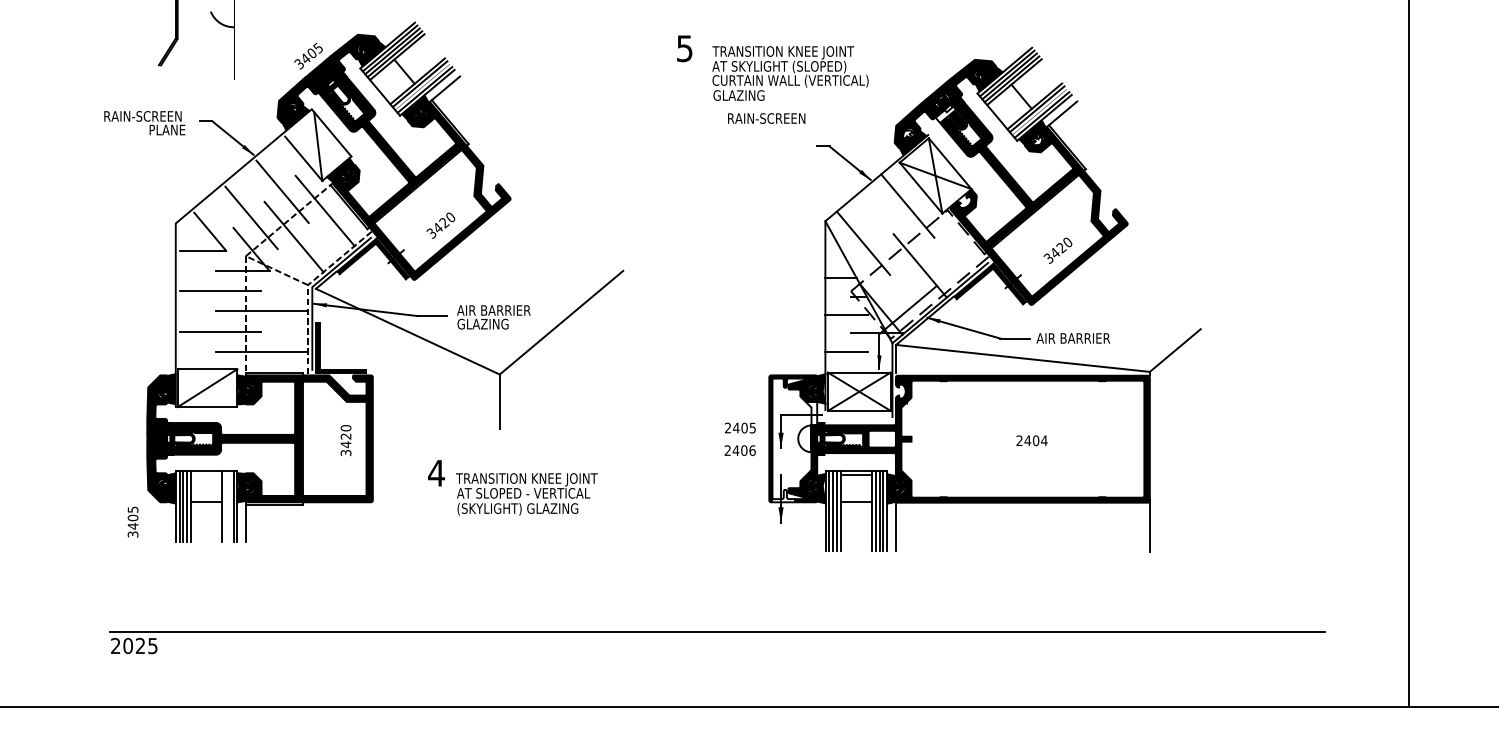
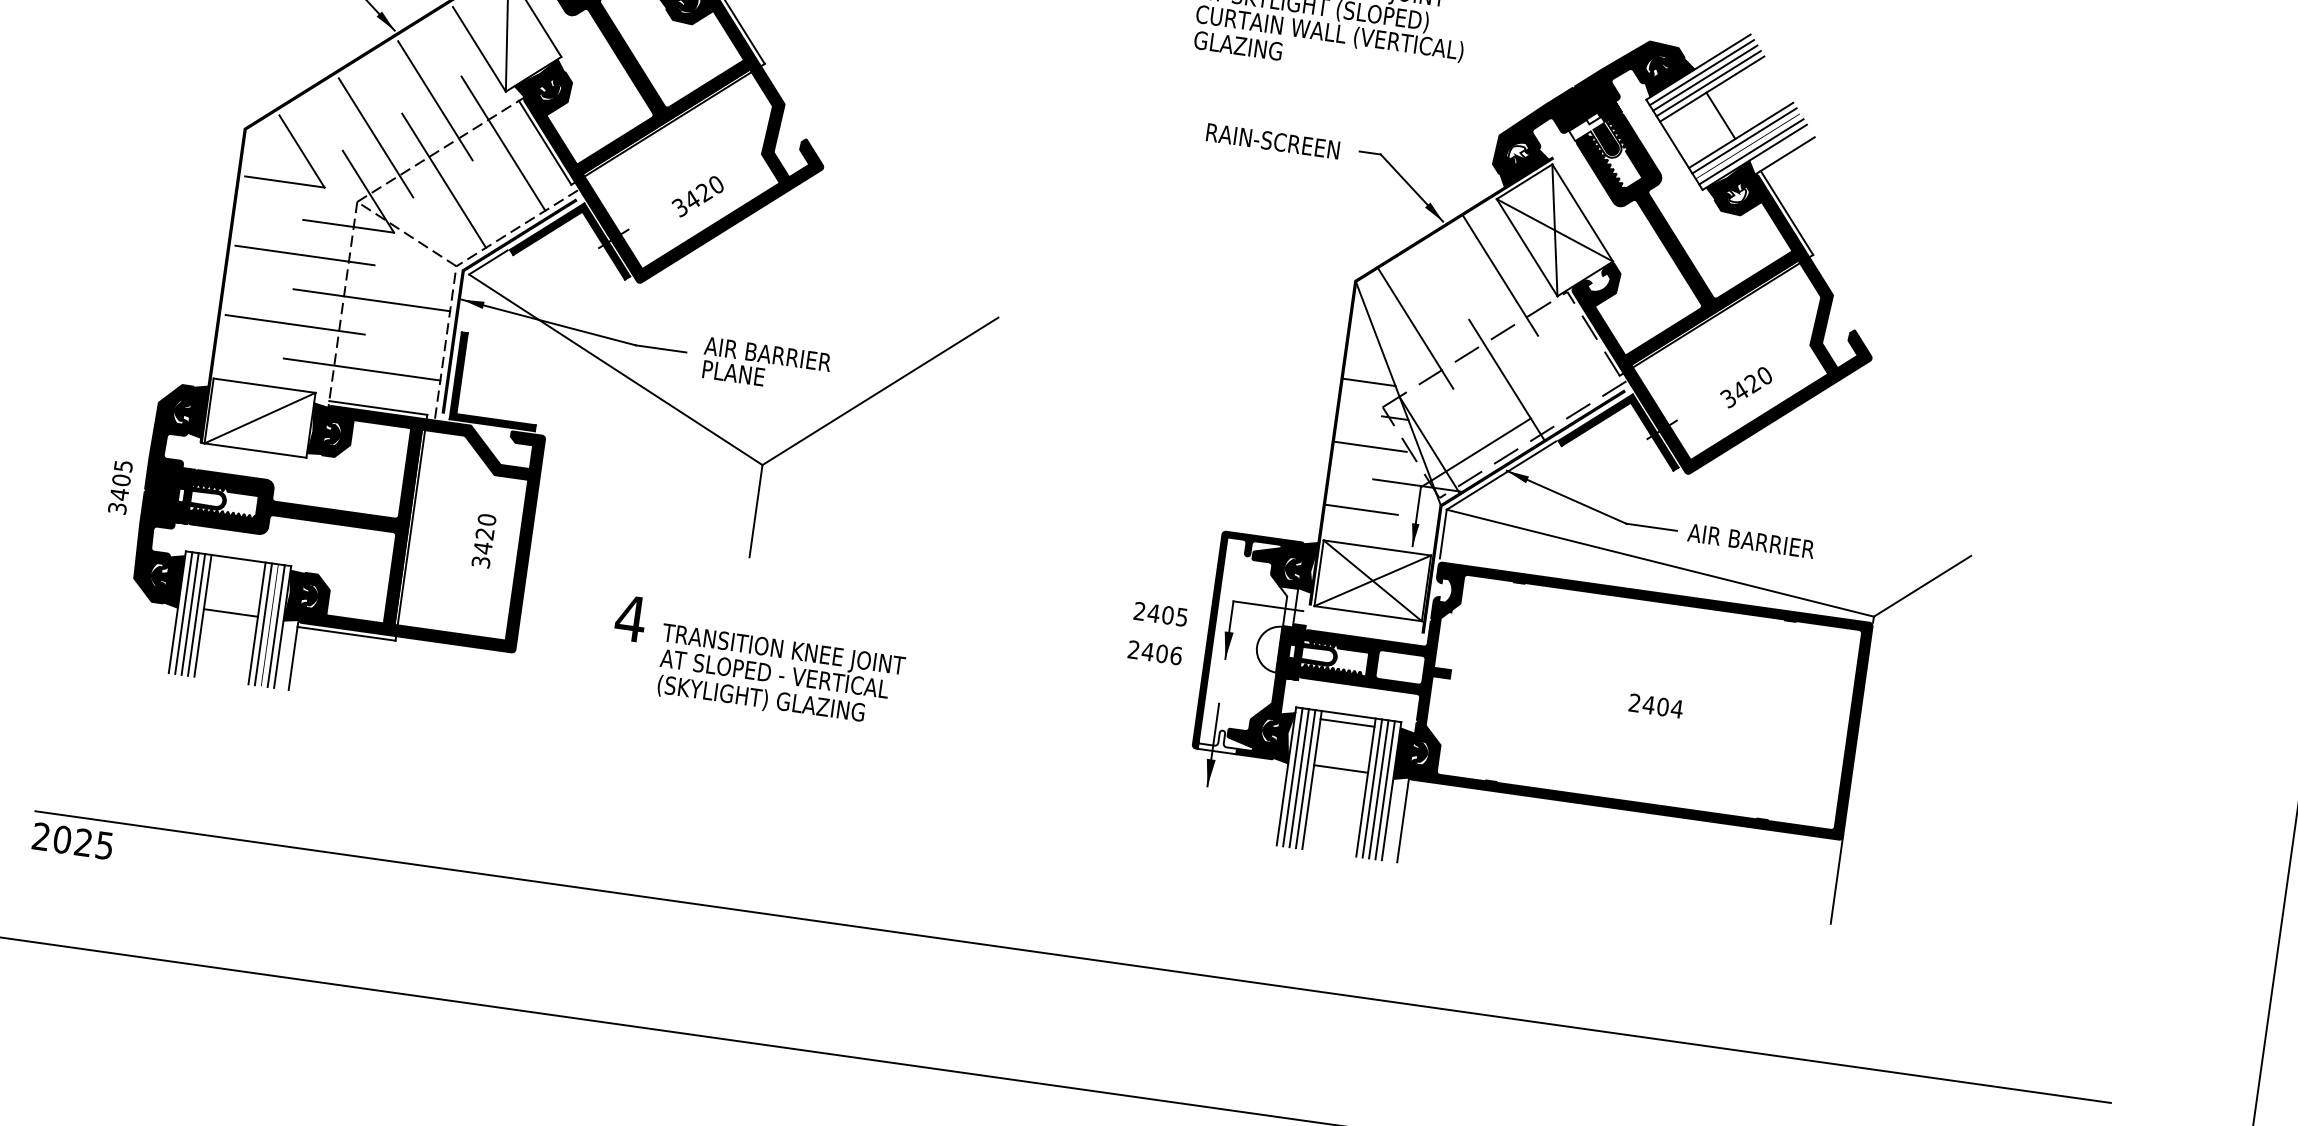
text: (766, 118) -> (1272, 141), moved
text: (482, 323) -> (745, 373), GLAZING -> PLANE
line: (226, 505) -> (264, 623), added
text: (132, 521) -> (119, 486), moved

